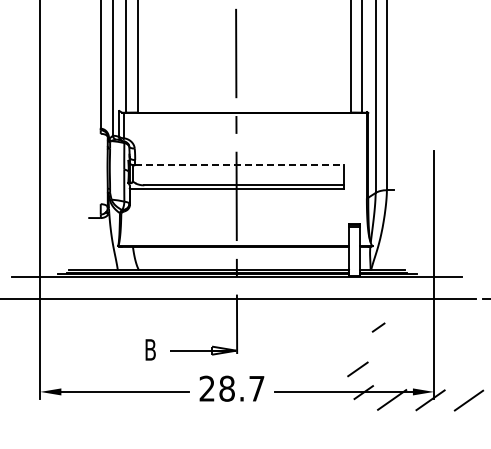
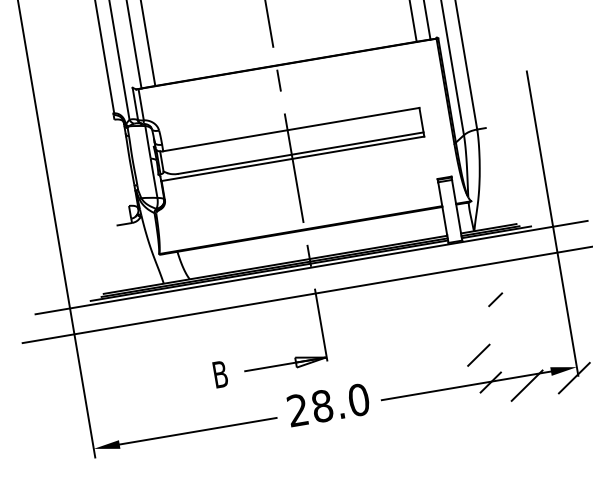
line: (240, 165) -> (292, 129), dashed -> solid
text: (256, 388) -> (358, 399), 28.7 -> 28.0

